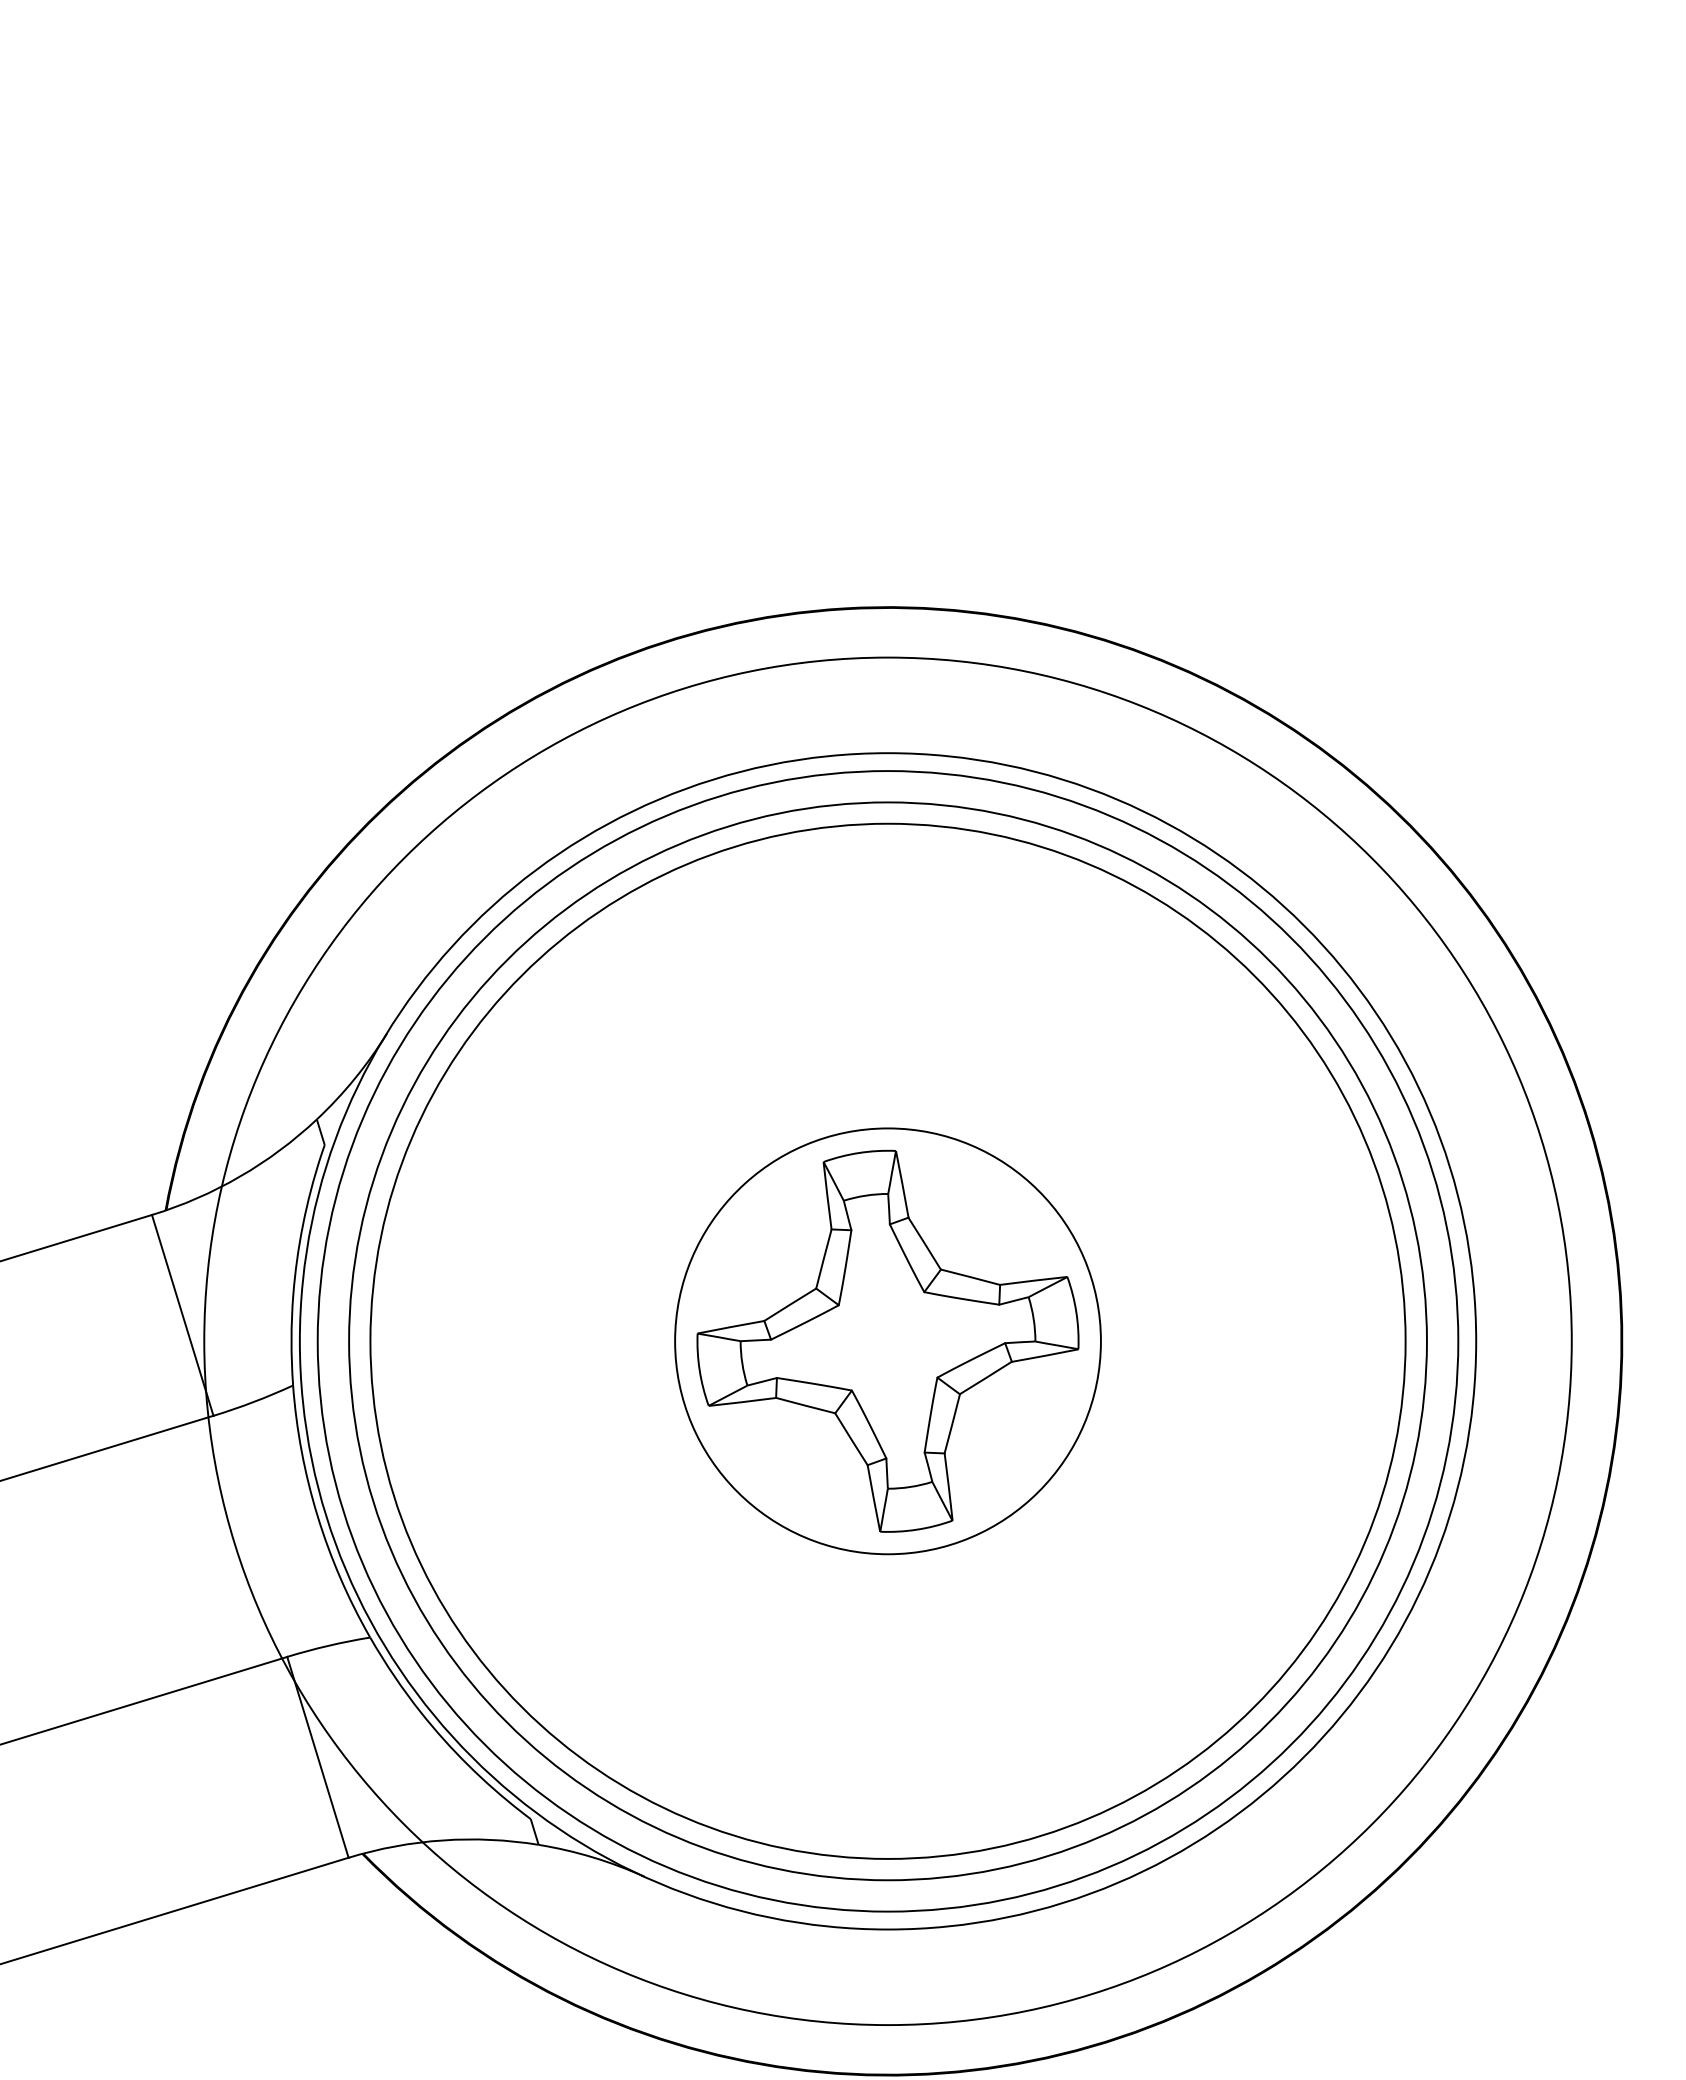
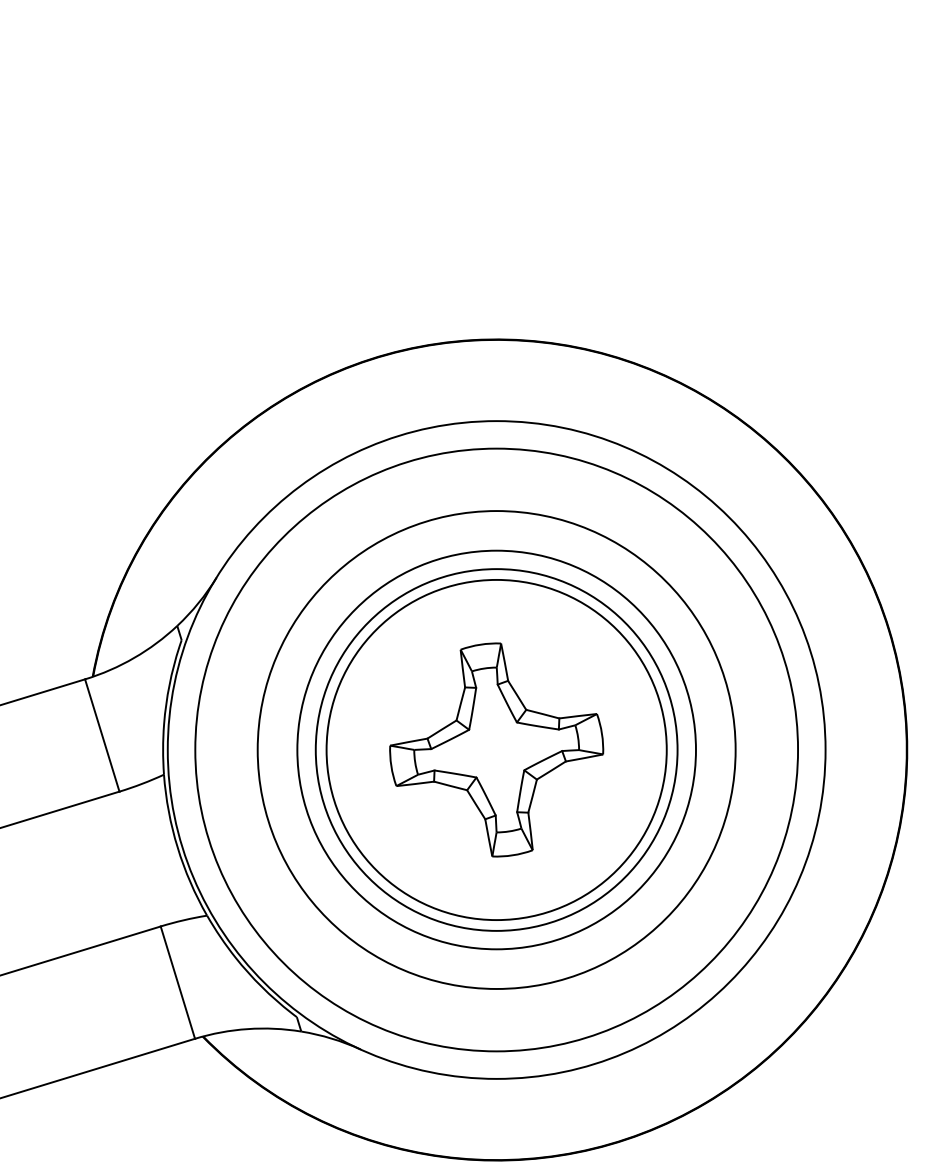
circle: (887, 1340) -> (496, 749), size x0.62
circle: (887, 1340) -> (496, 749), size x0.62
circle: (887, 1340) -> (496, 749), size x0.62
circle: (887, 1340) -> (496, 749), size x1.43

